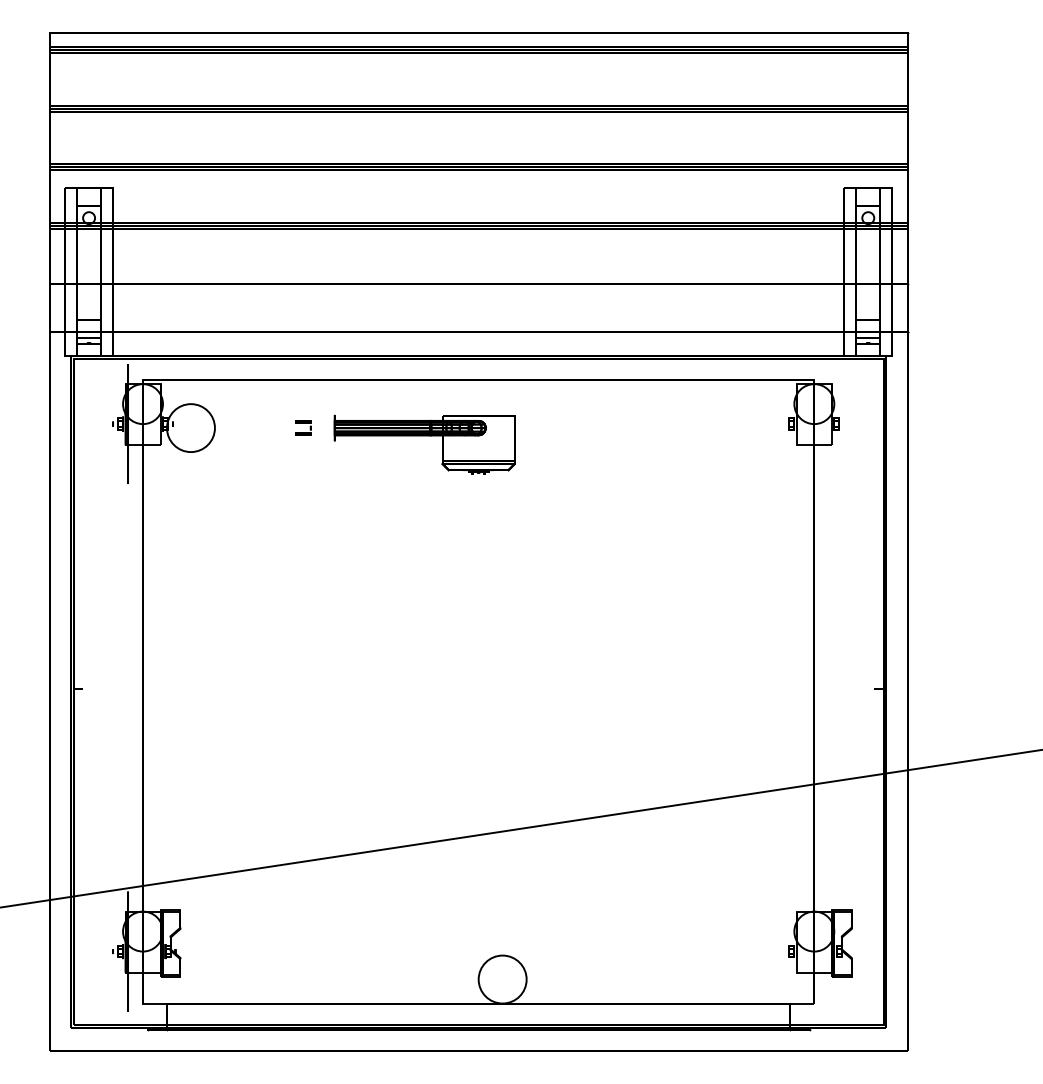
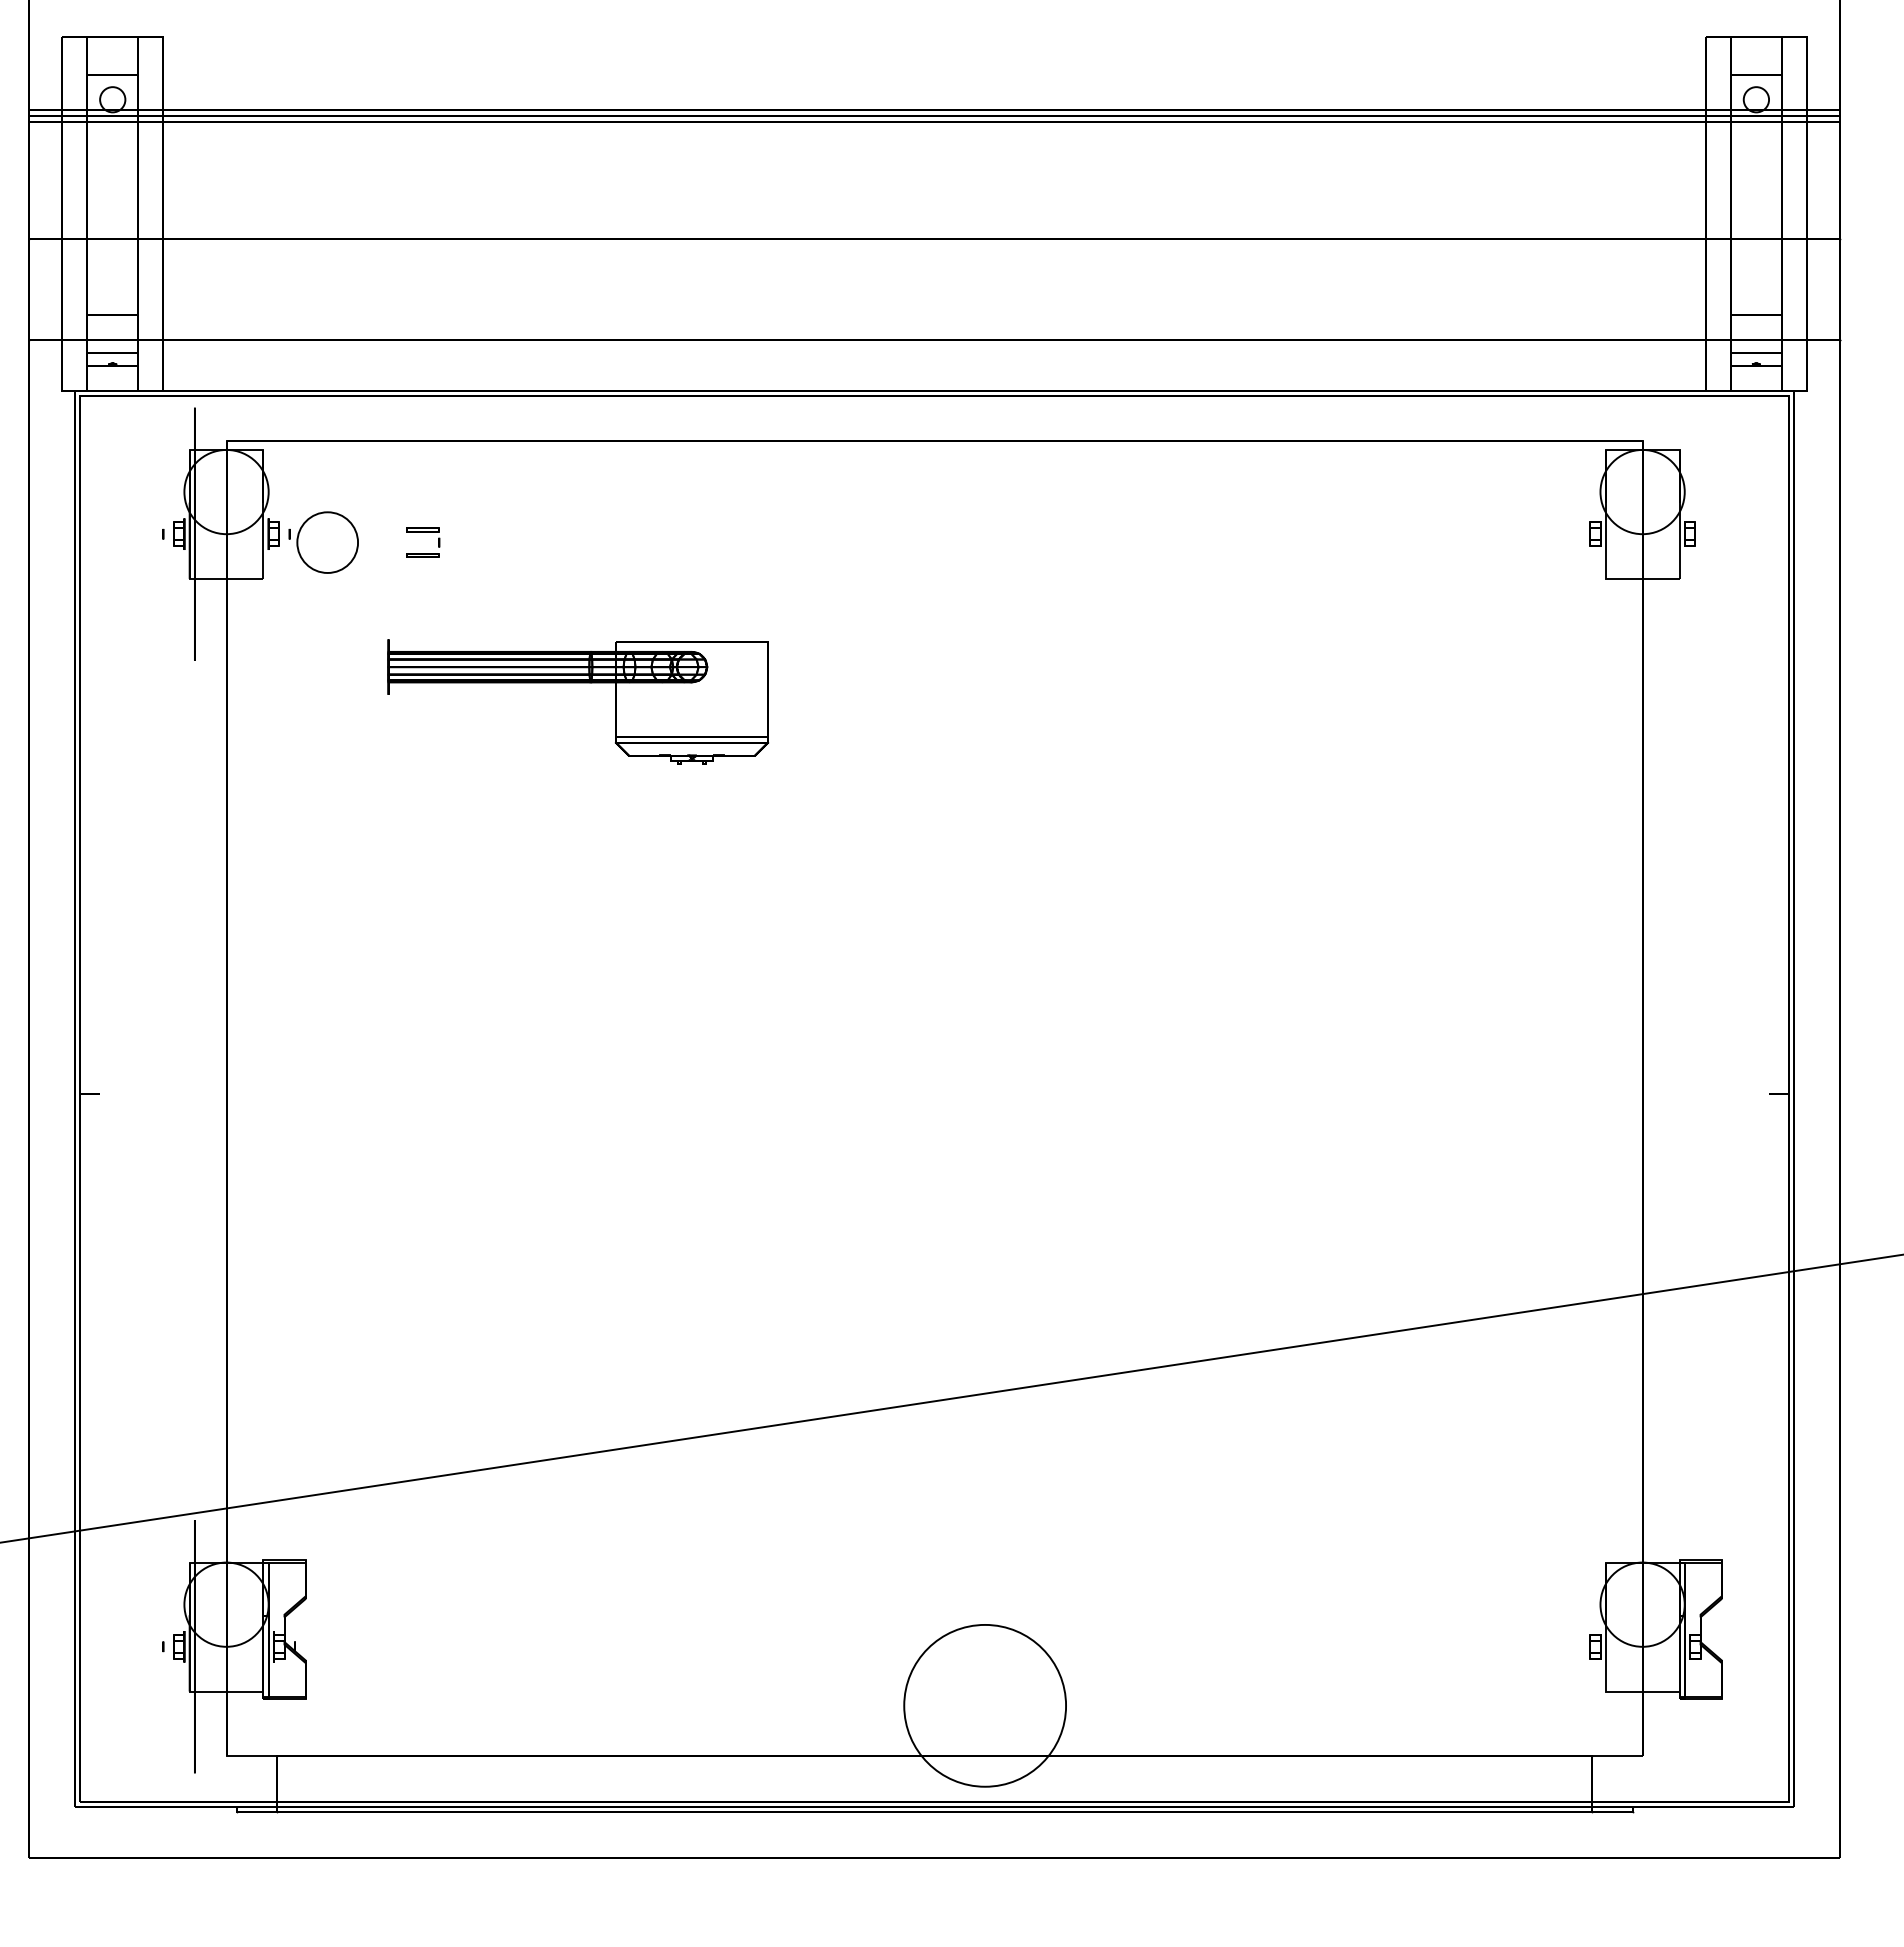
part: (303, 427) -> (423, 541), moved
circle: (190, 428) -> (326, 543), size x0.6
part: (424, 436) -> (577, 684), moved
circle: (502, 979) -> (984, 1705), size x1.6

